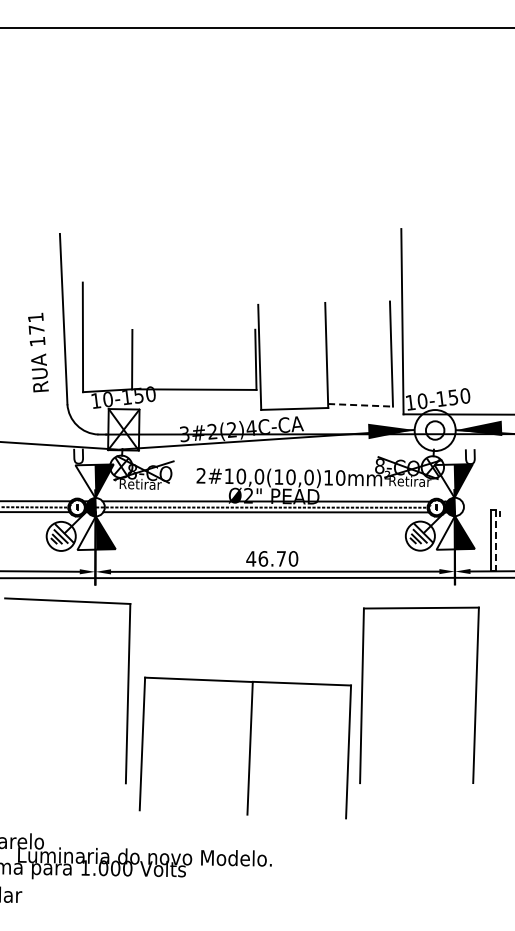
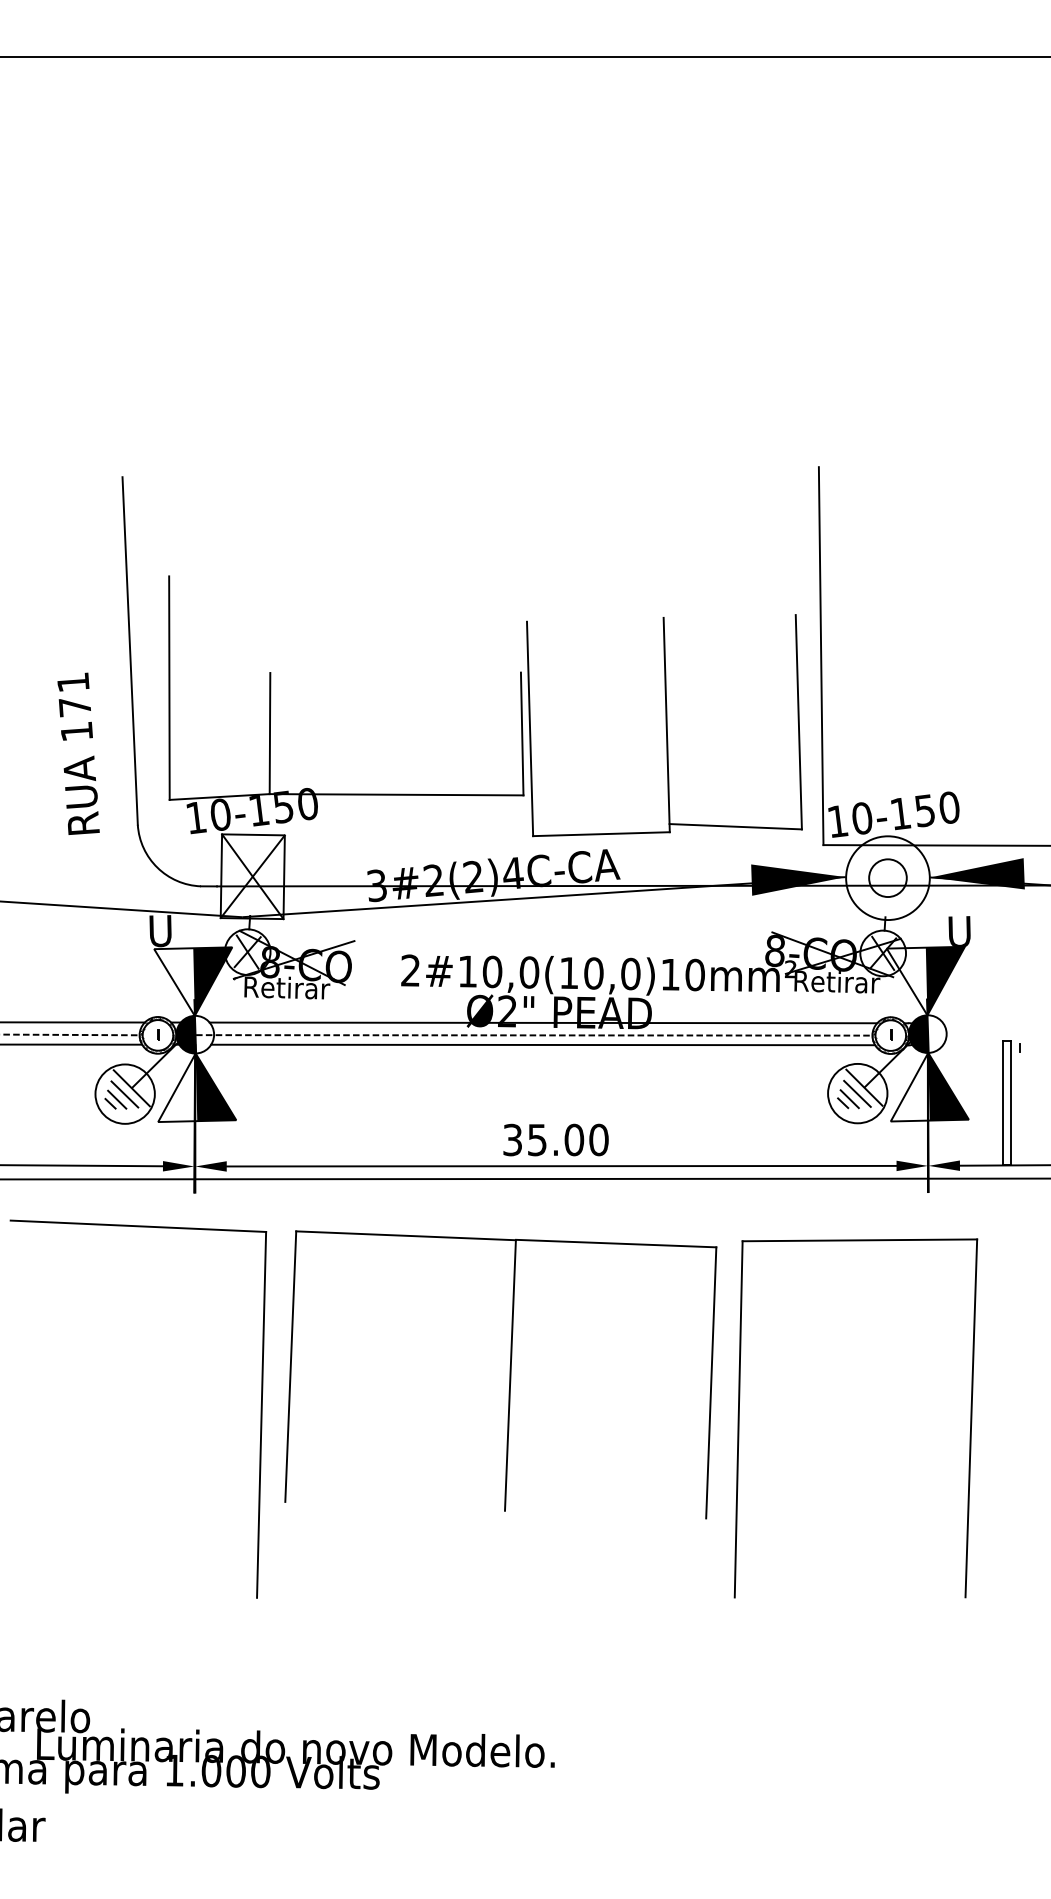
text: (38, 352) -> (78, 753), moved
line: (361, 405) -> (737, 827), dashed -> solid
line: (495, 540) -> (1010, 1102), dashed -> solid
text: (266, 558) -> (543, 1139), 46.70 -> 35.00
part: (244, 747) -> (498, 1373), moved

